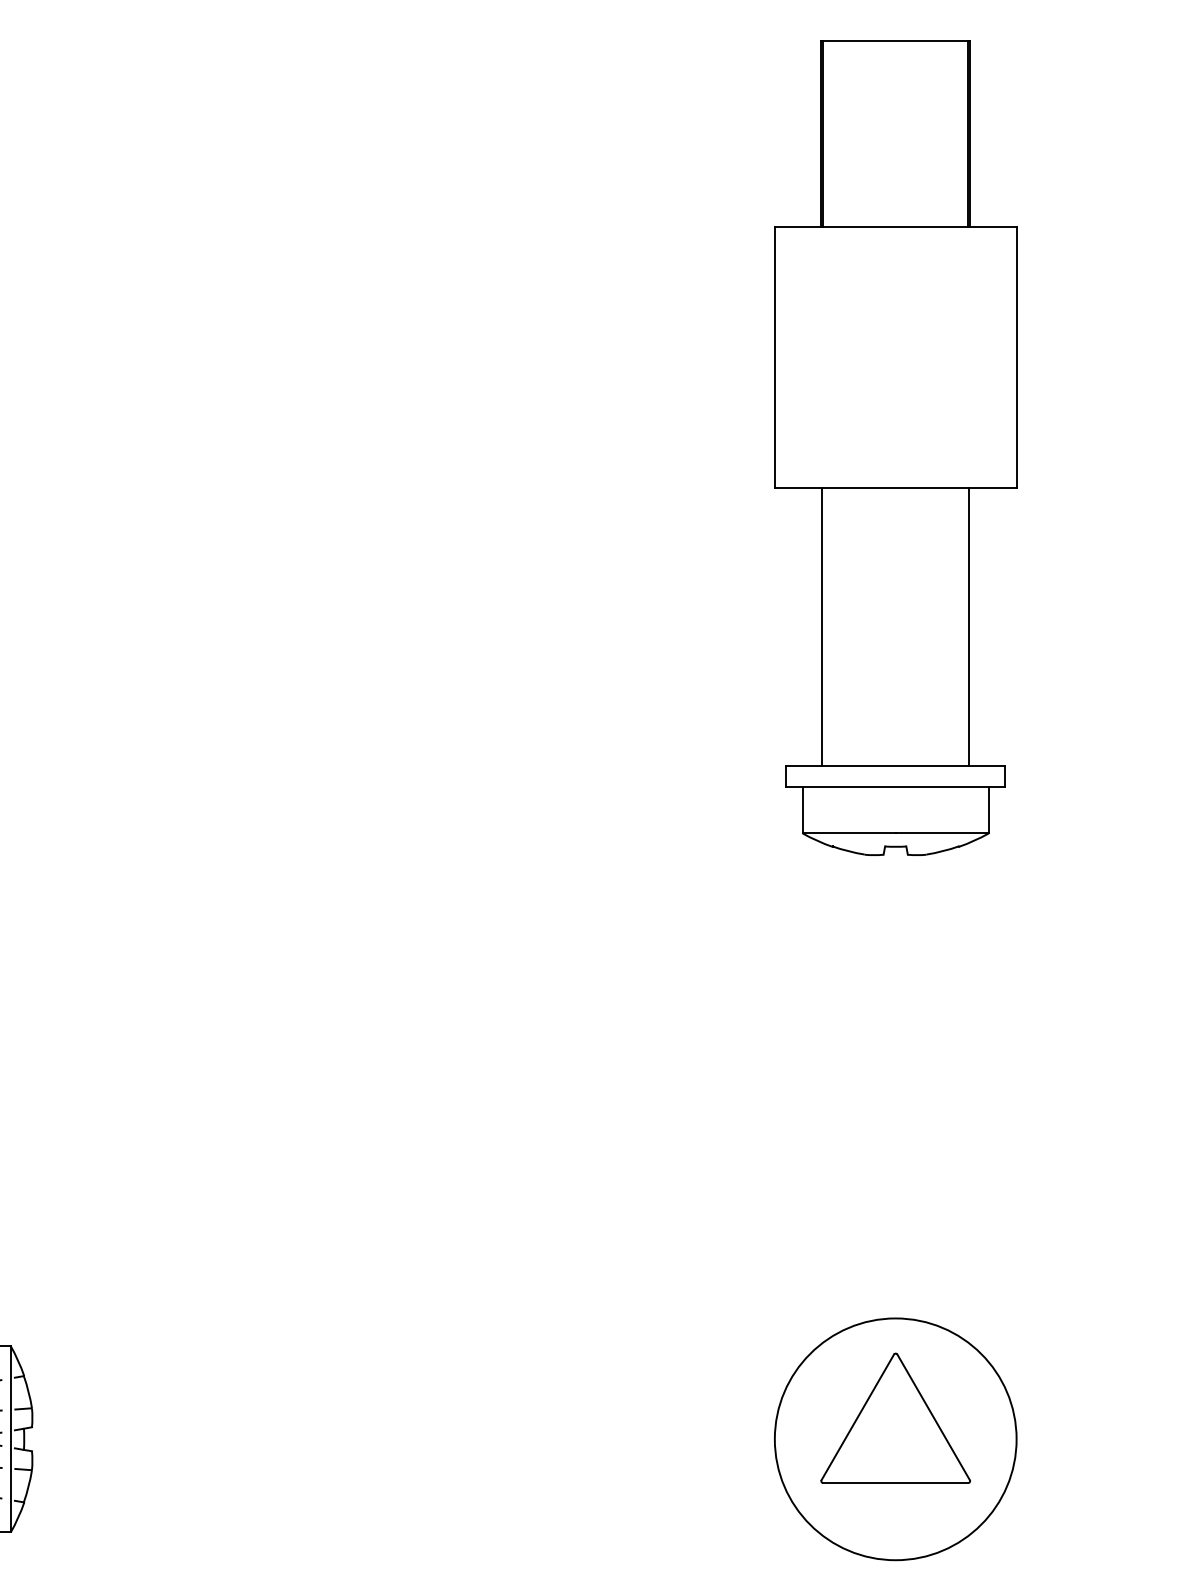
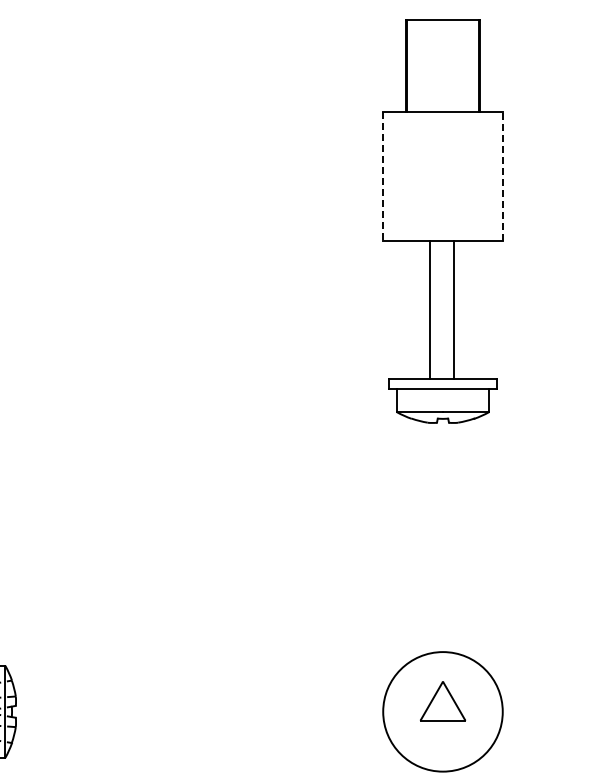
line: (1016, 356) -> (502, 176), solid -> dashed
line: (775, 358) -> (383, 177), solid -> dashed
line: (821, 627) -> (429, 310), moved
line: (969, 627) -> (454, 310), moved
part: (894, 1418) -> (442, 701), size x0.6

